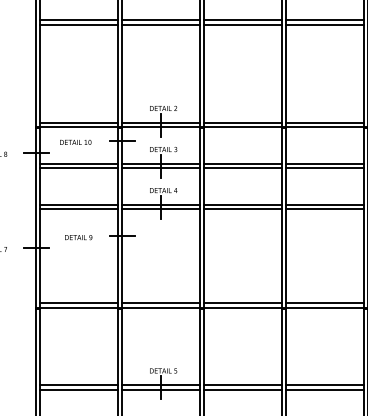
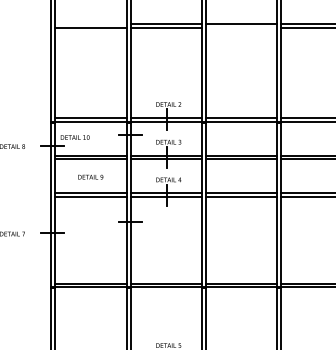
line: (78, 20) -> (90, 23), removed
line: (242, 24) -> (241, 27), removed
text: (75, 141) -> (74, 136), moved
text: (78, 237) -> (90, 177), moved

